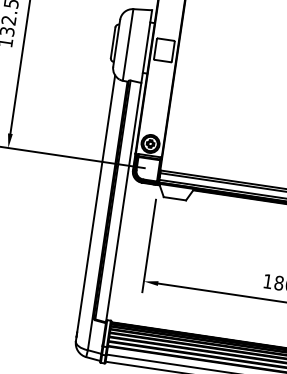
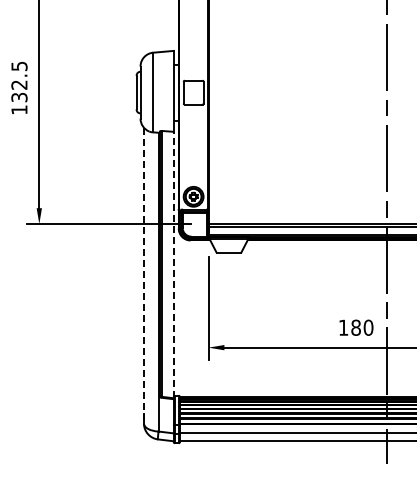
line: (123, 202) -> (173, 264), solid -> dashed
line: (96, 204) -> (144, 271), solid -> dashed

